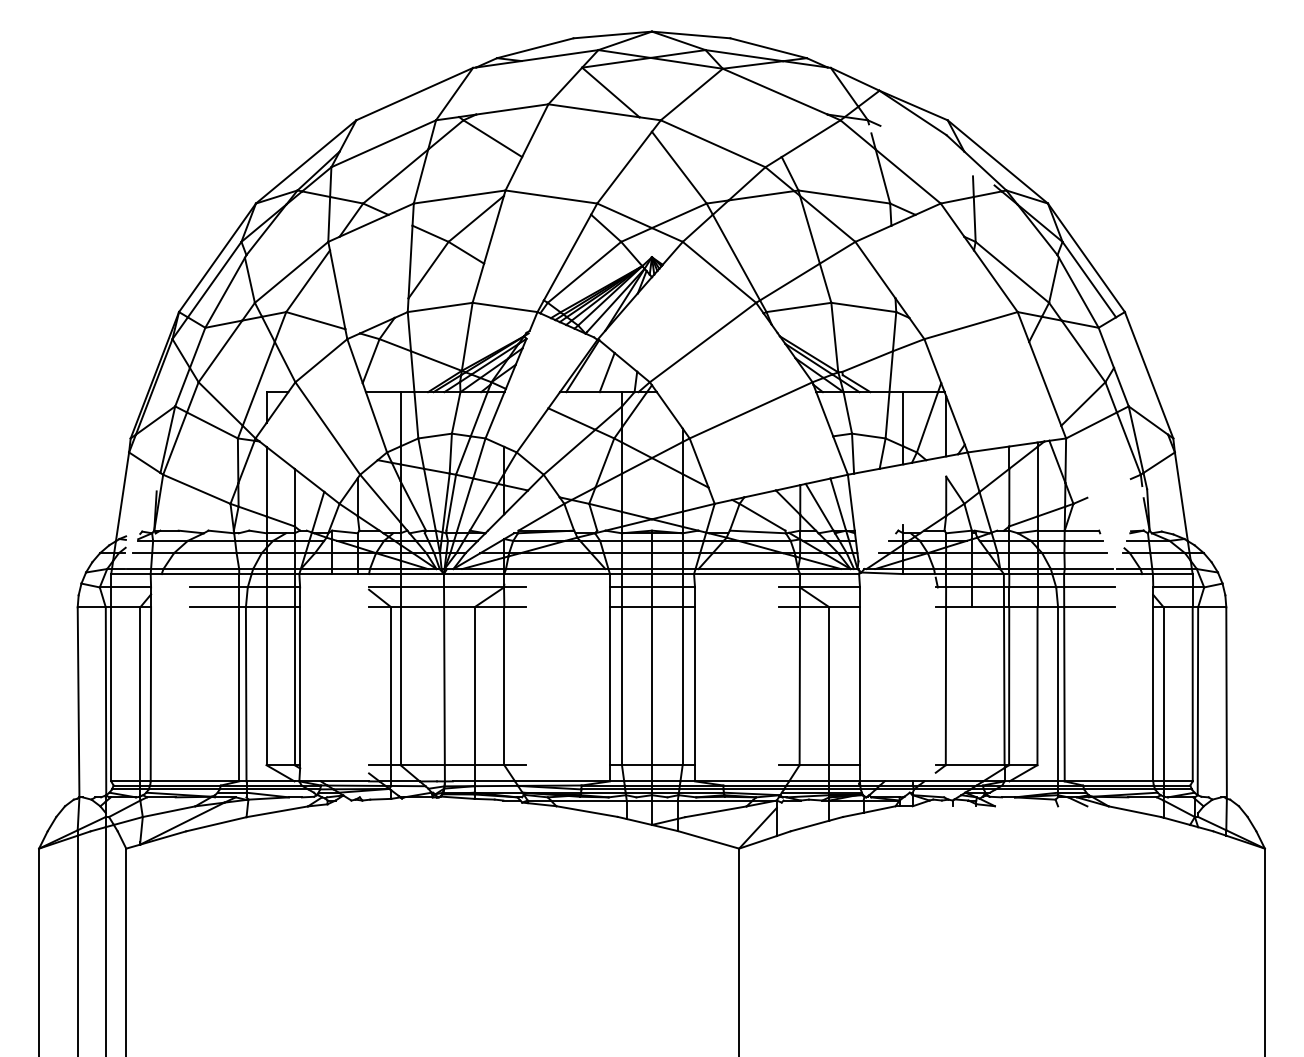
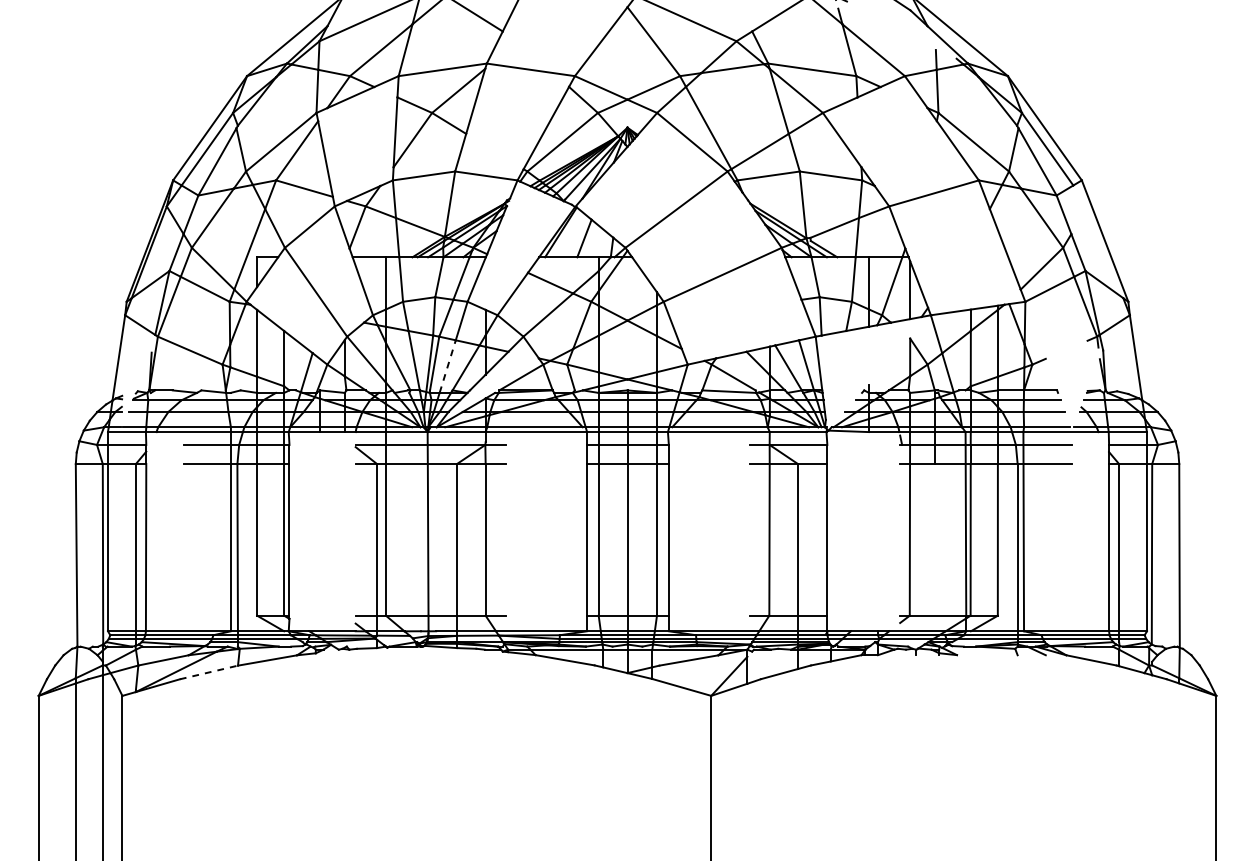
line: (464, 505) -> (447, 366), solid -> dashed
line: (216, 824) -> (209, 672), solid -> dashed

